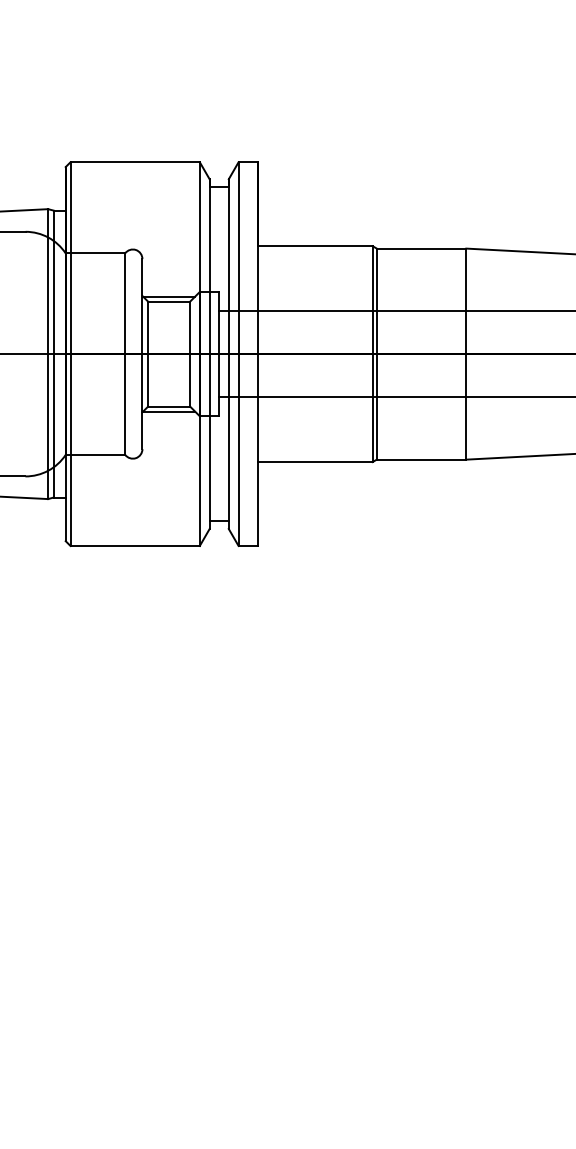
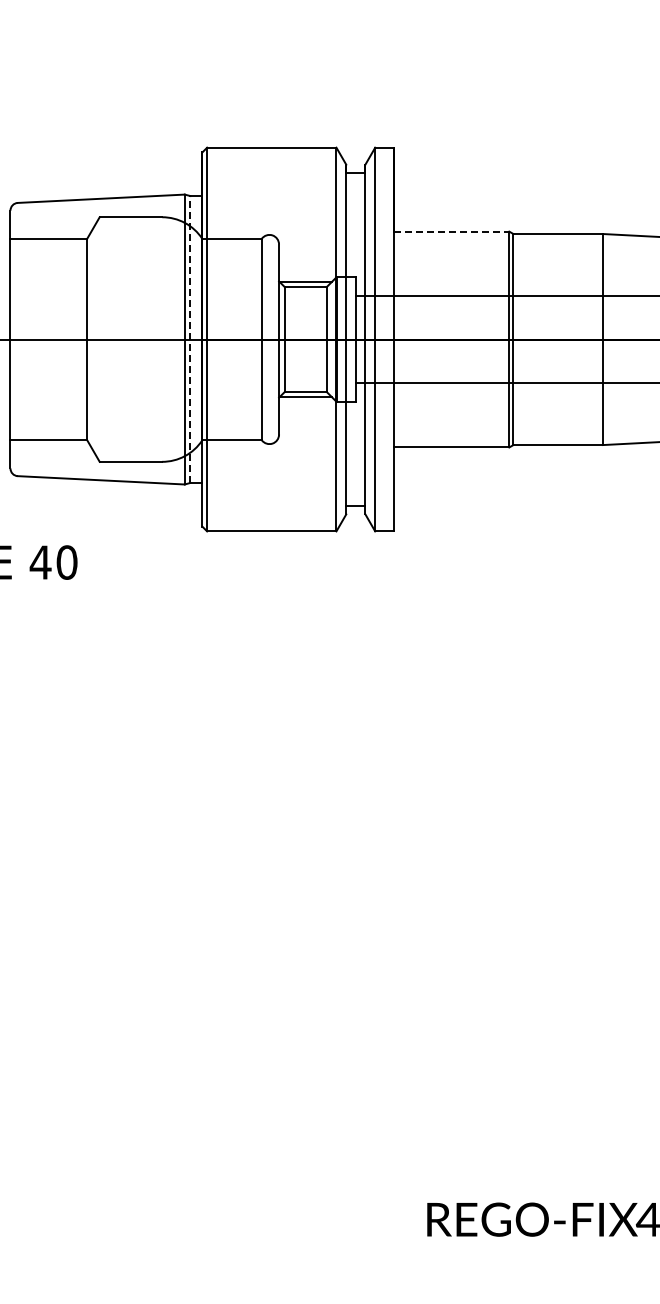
line: (314, 246) -> (451, 231), solid -> dashed
line: (53, 354) -> (190, 339), solid -> dashed

